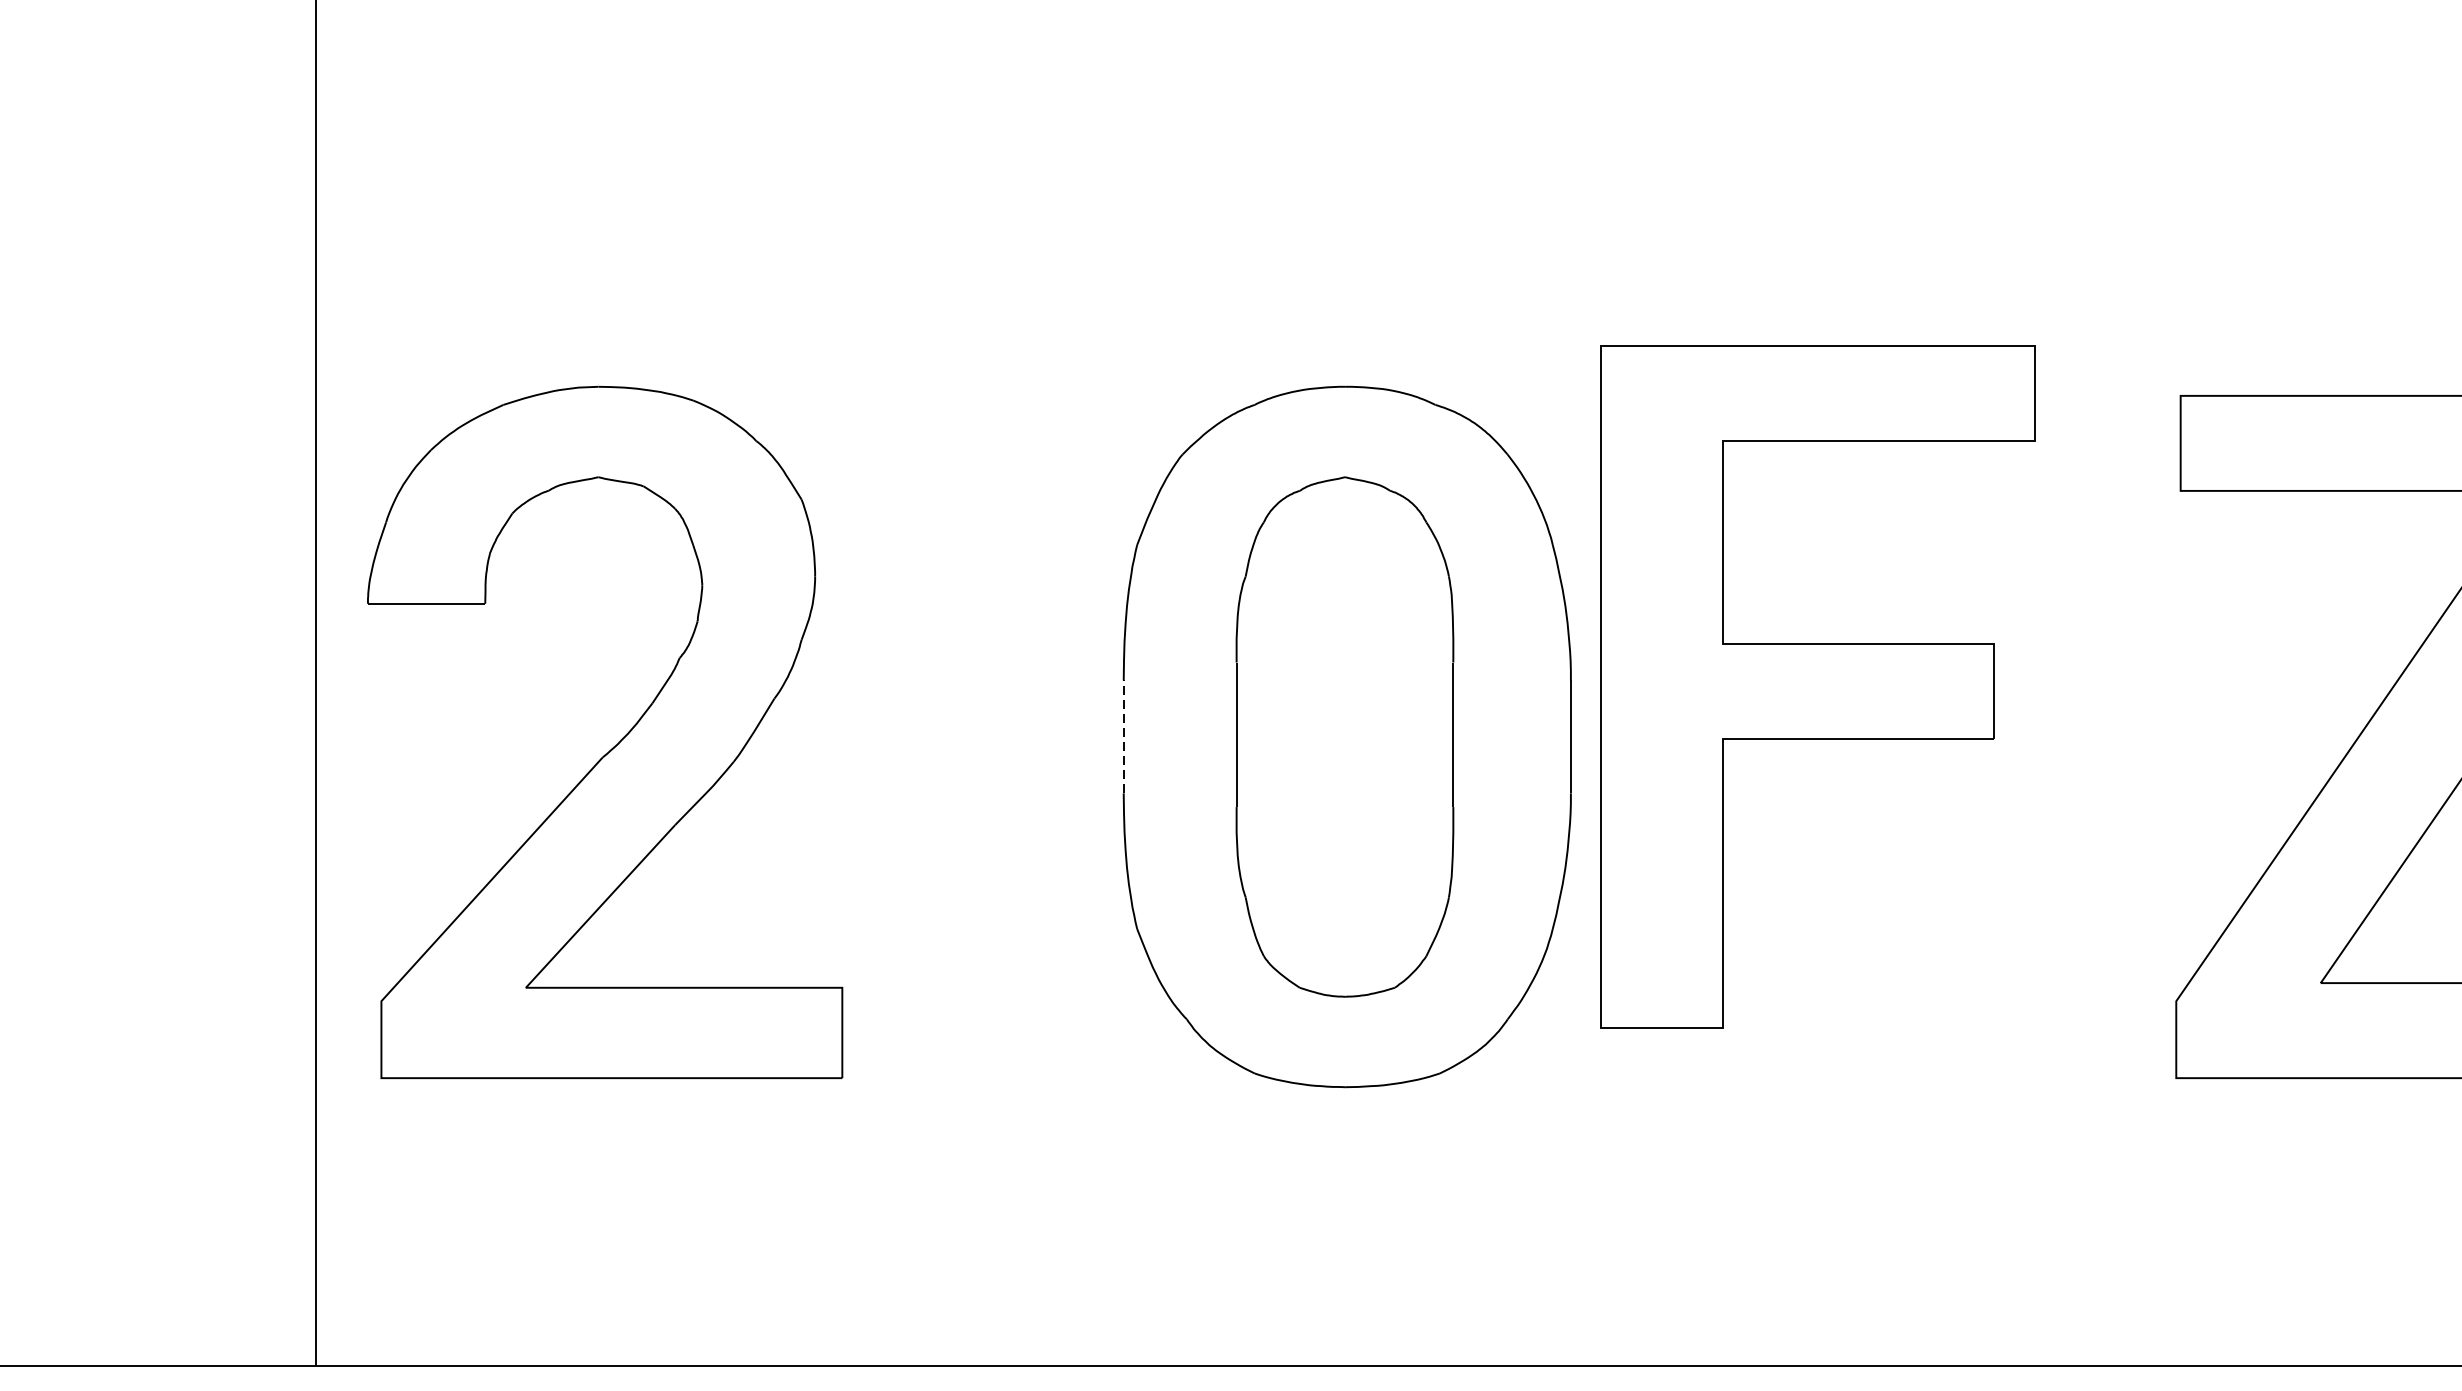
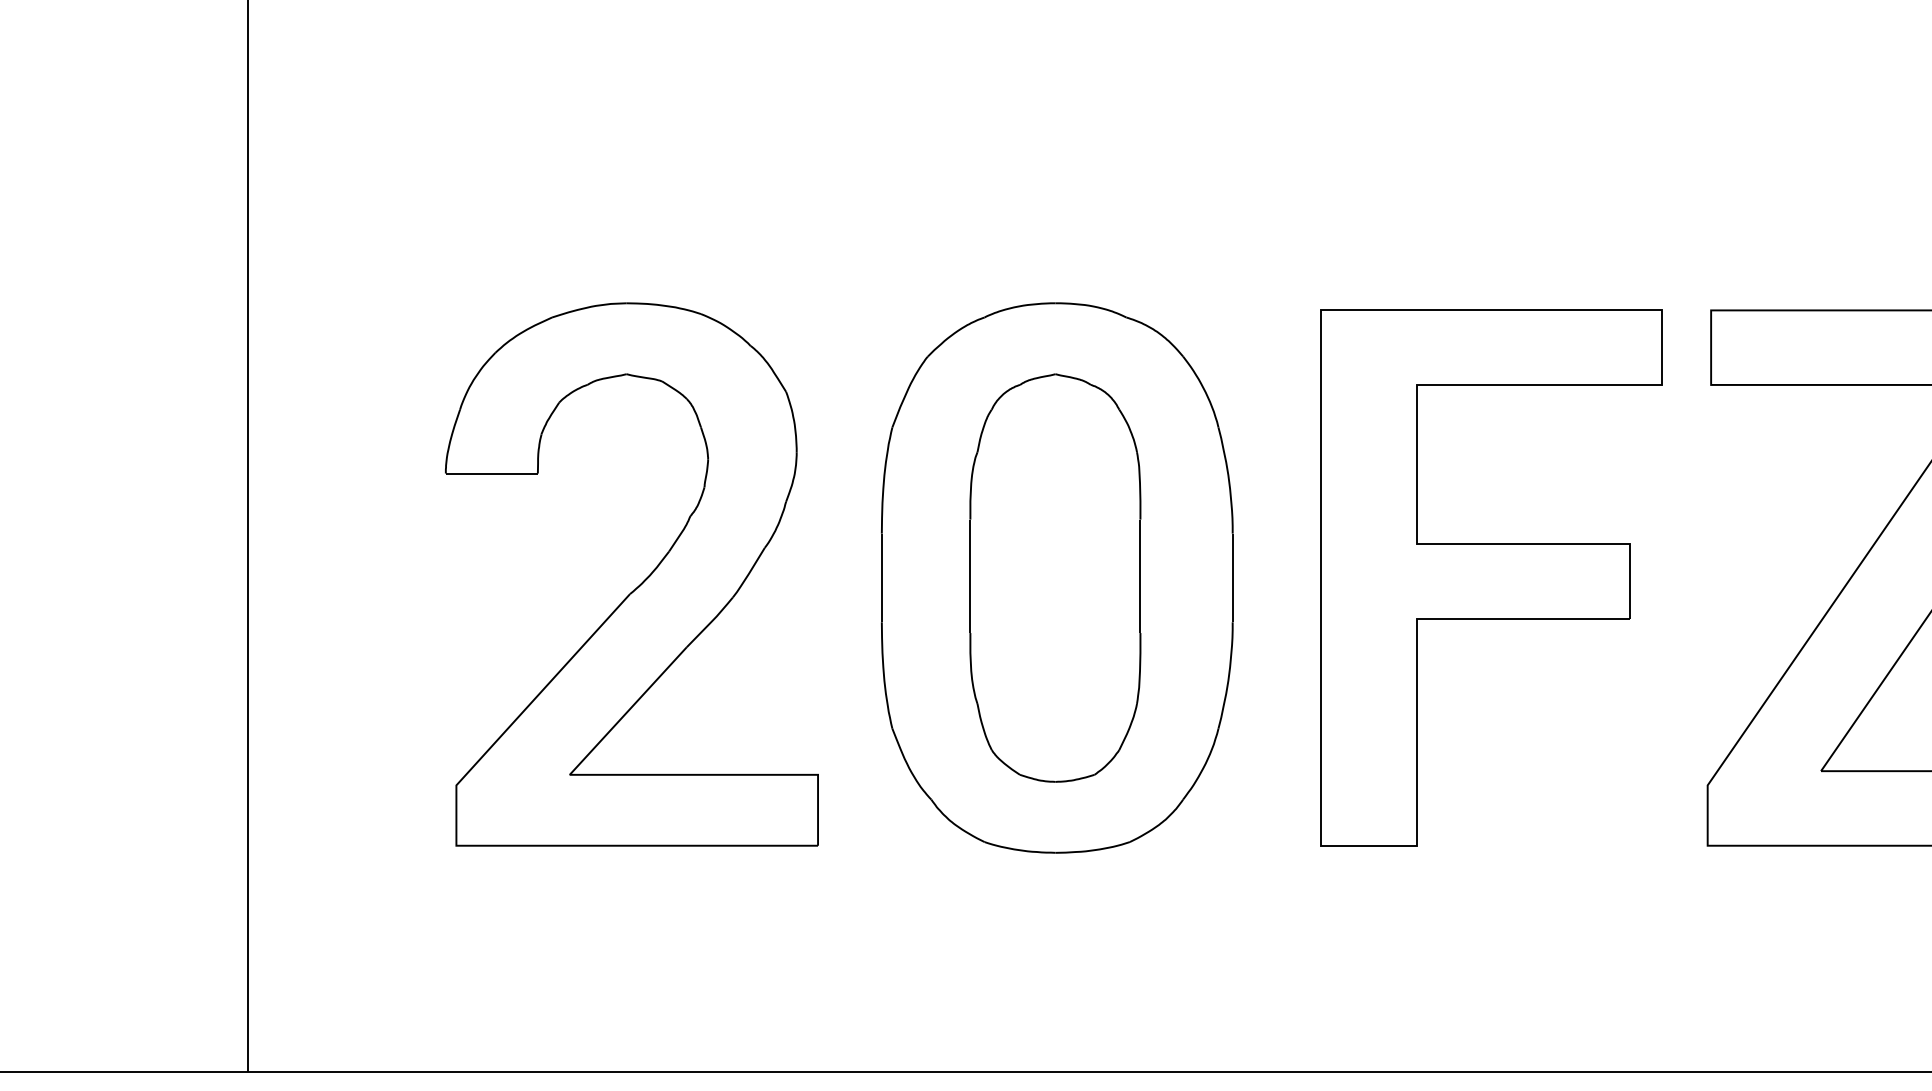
part: (1817, 686) -> (1491, 577), moved
line: (1123, 736) -> (881, 577), dashed -> solid
part: (616, 743) -> (640, 583), moved

